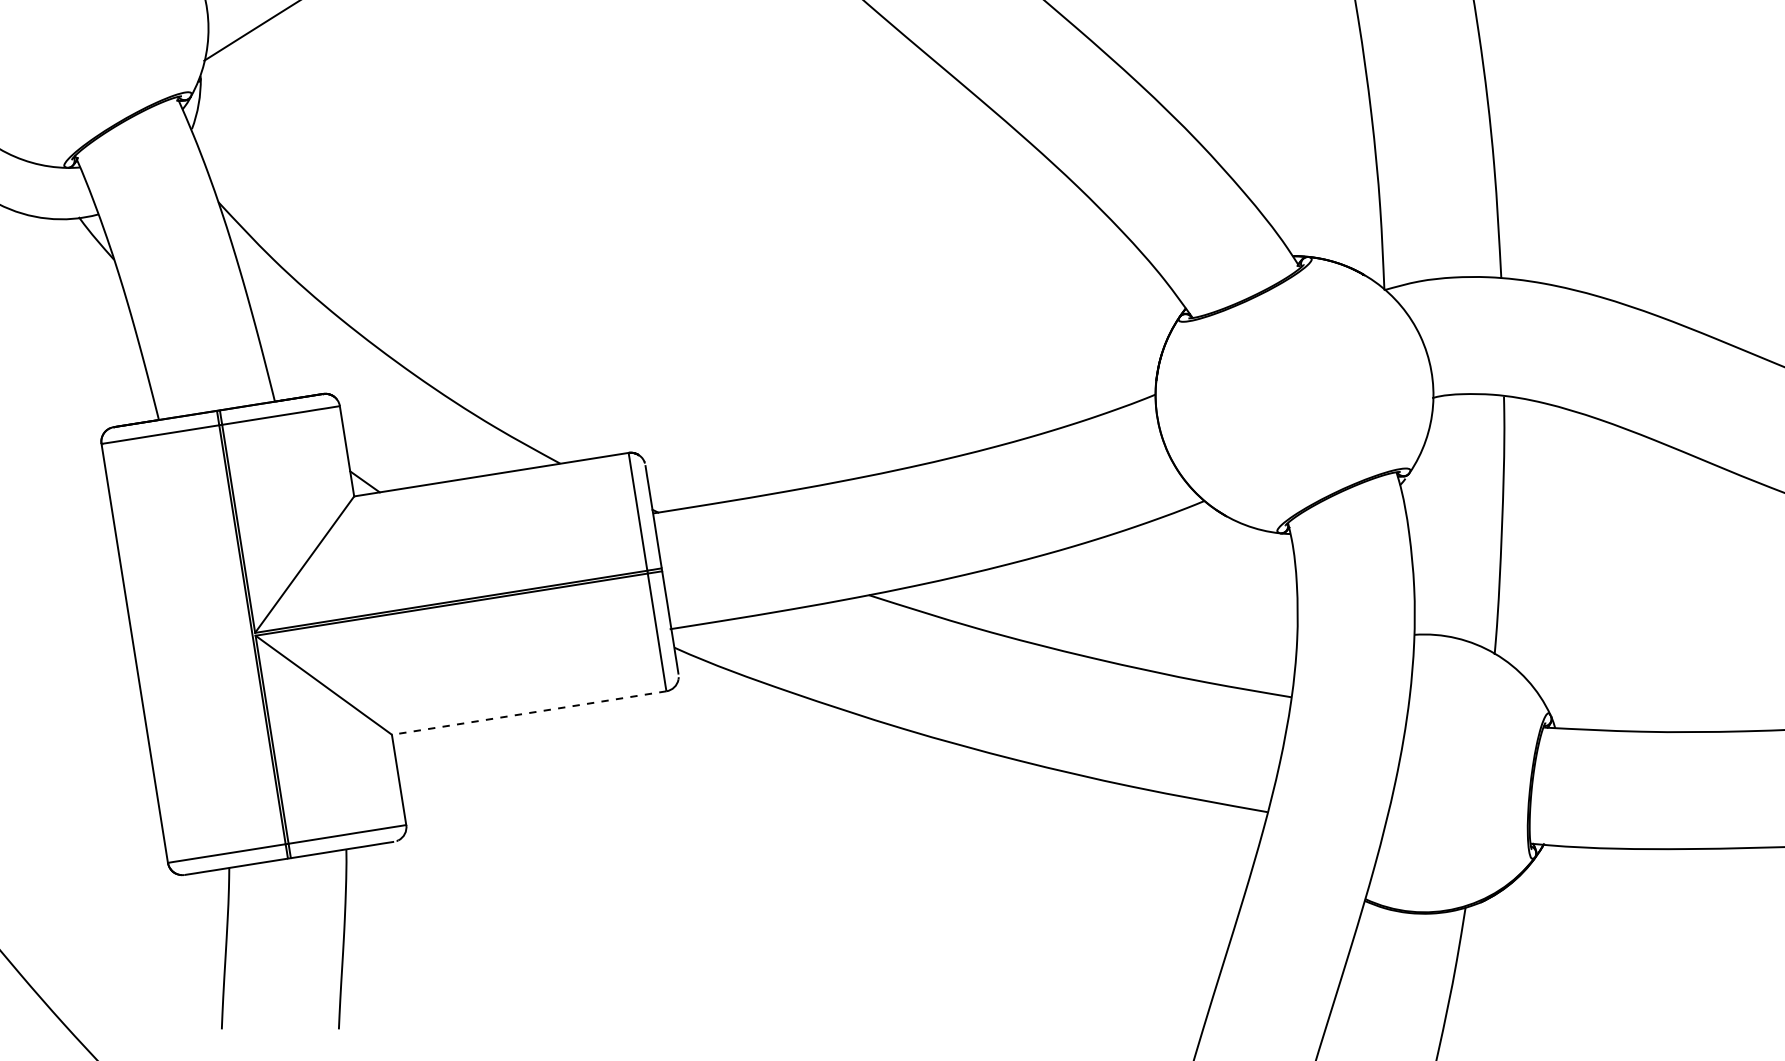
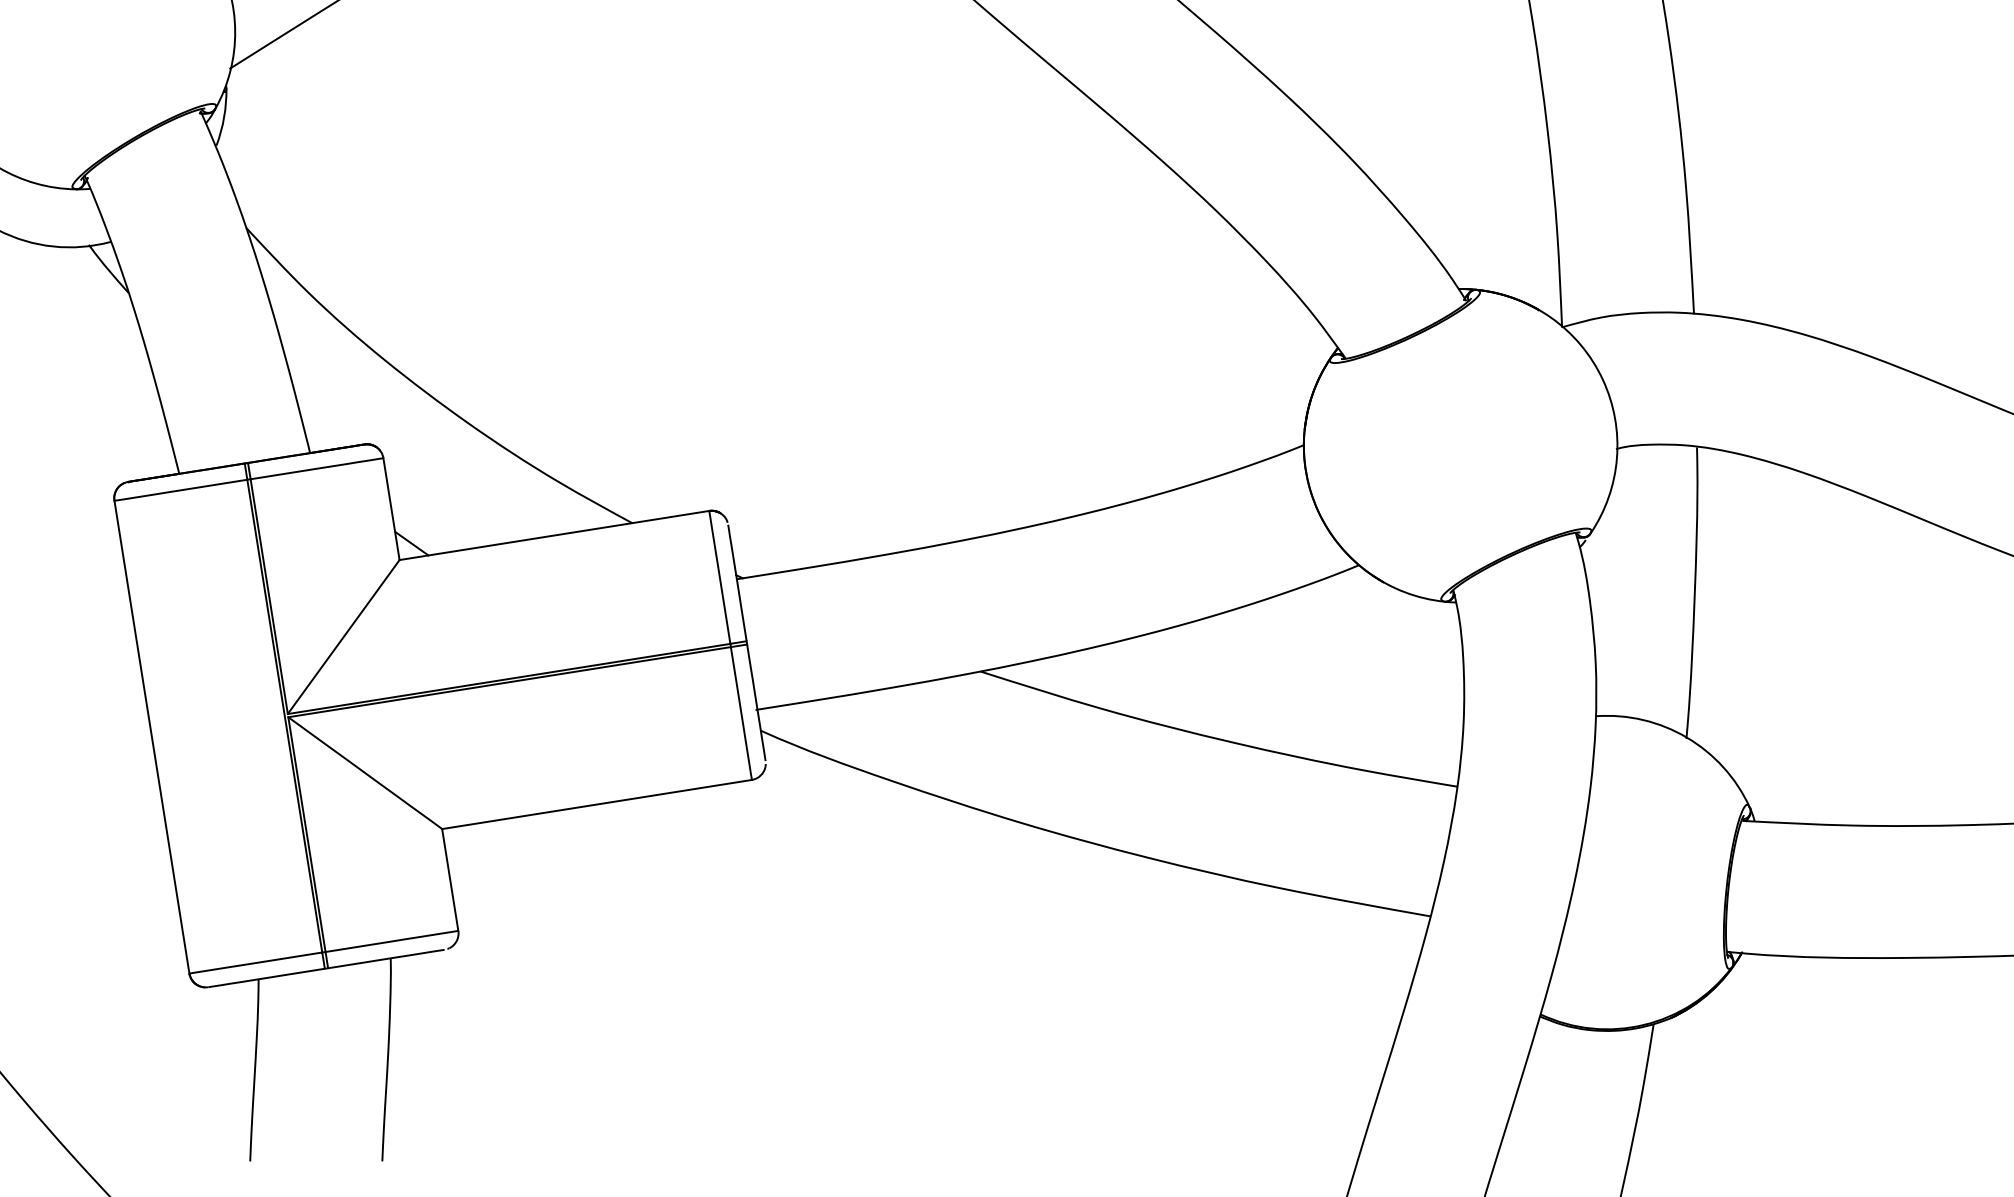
line: (529, 713) -> (597, 804), dashed -> solid

